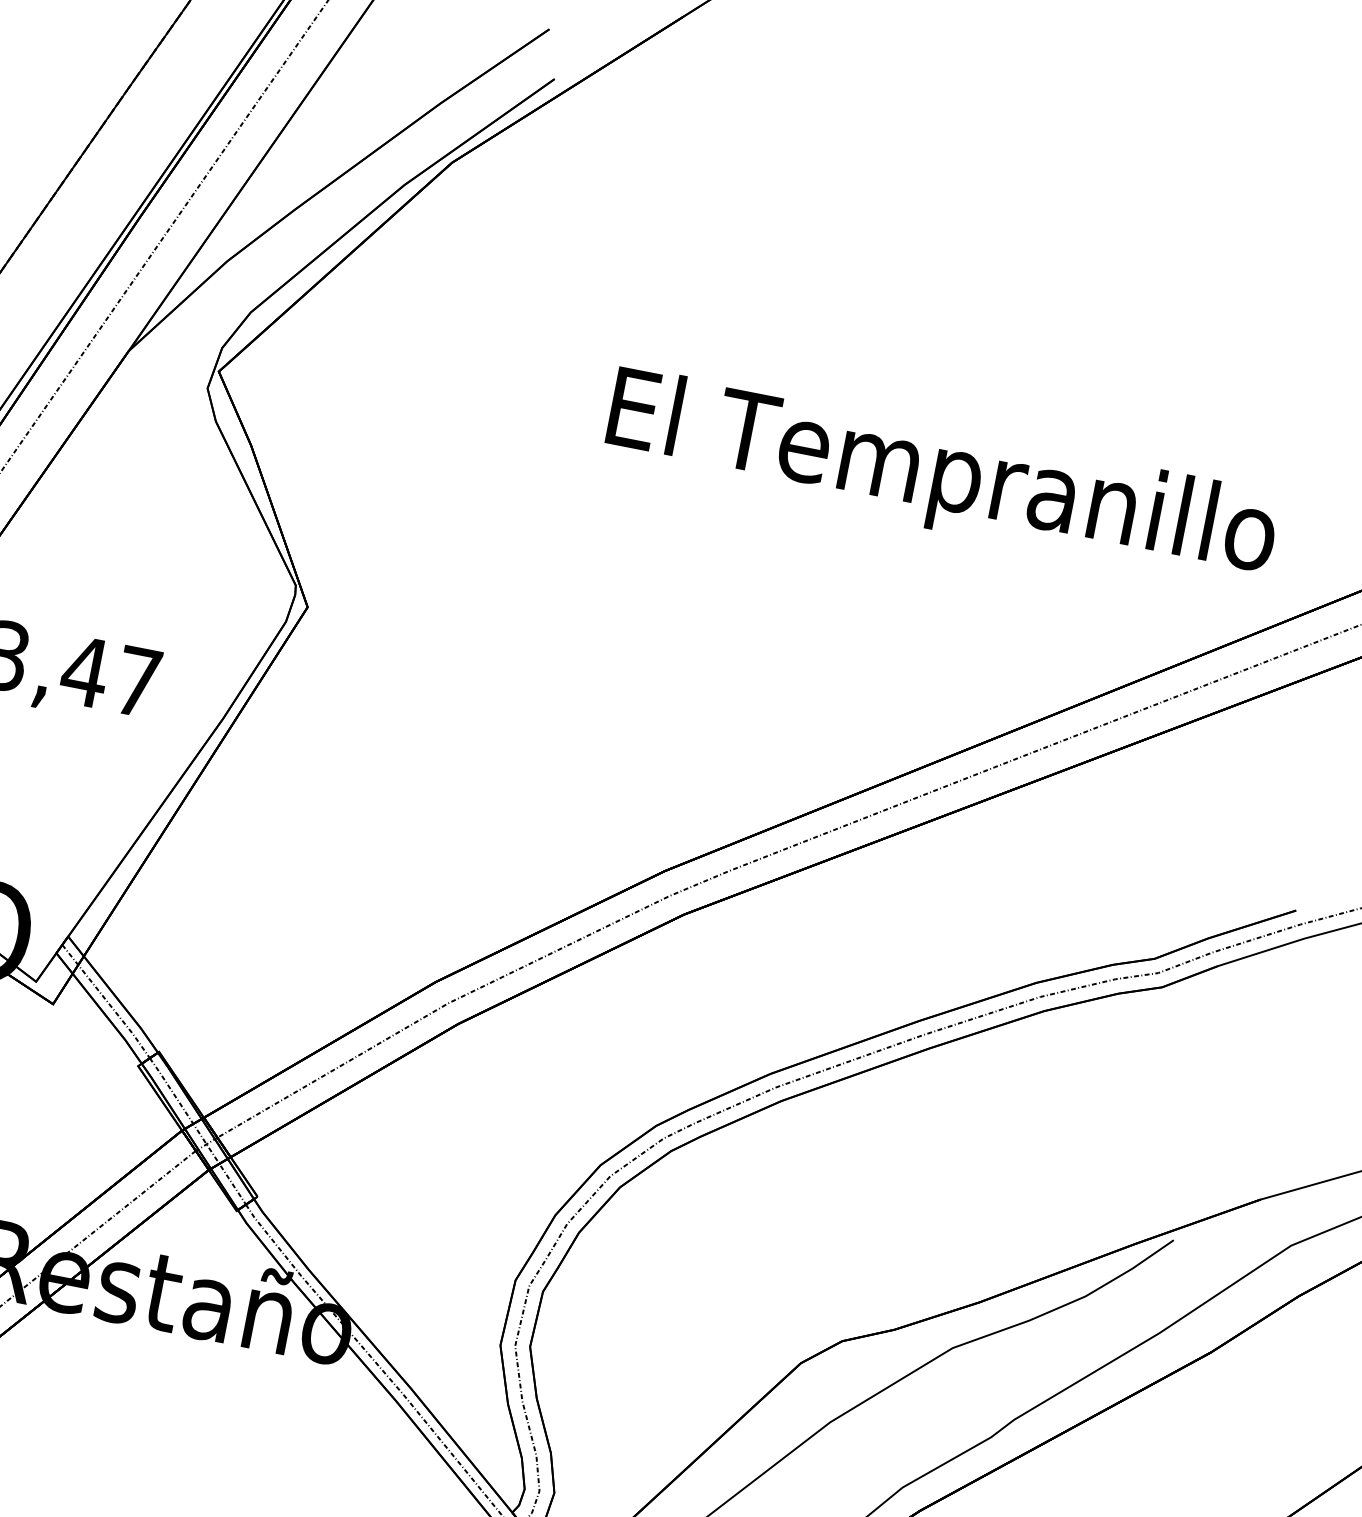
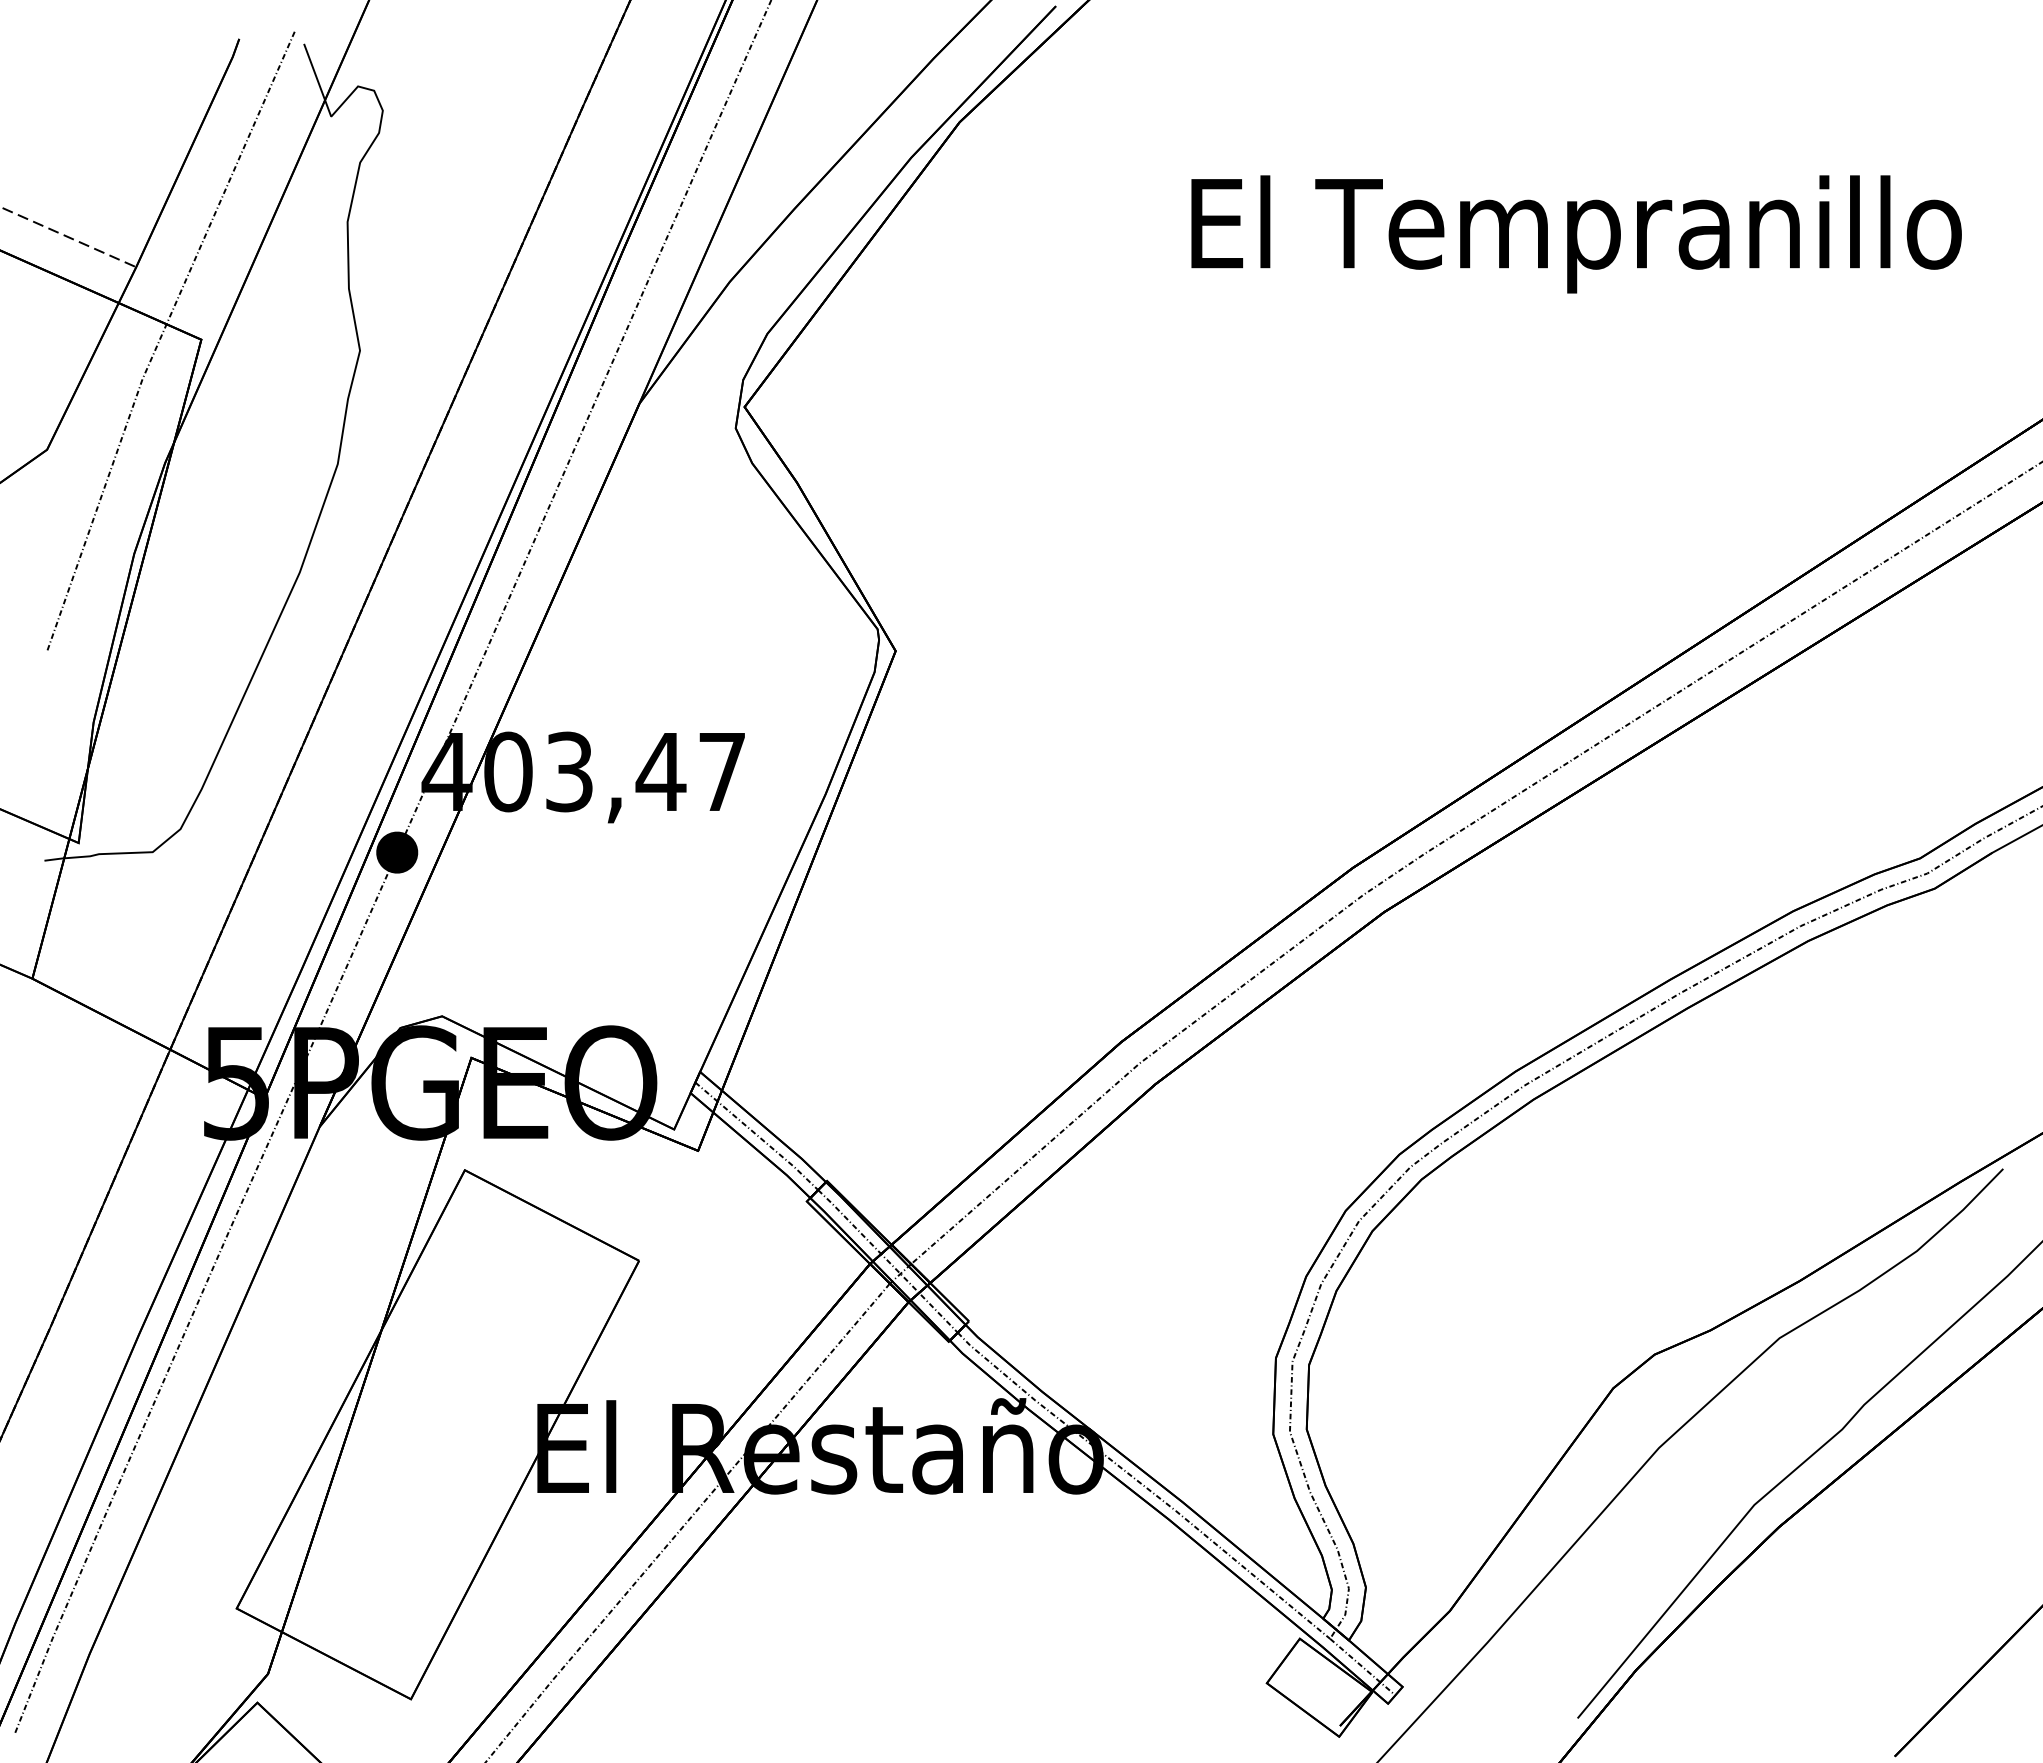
text: (941, 478) -> (1576, 234), moved

